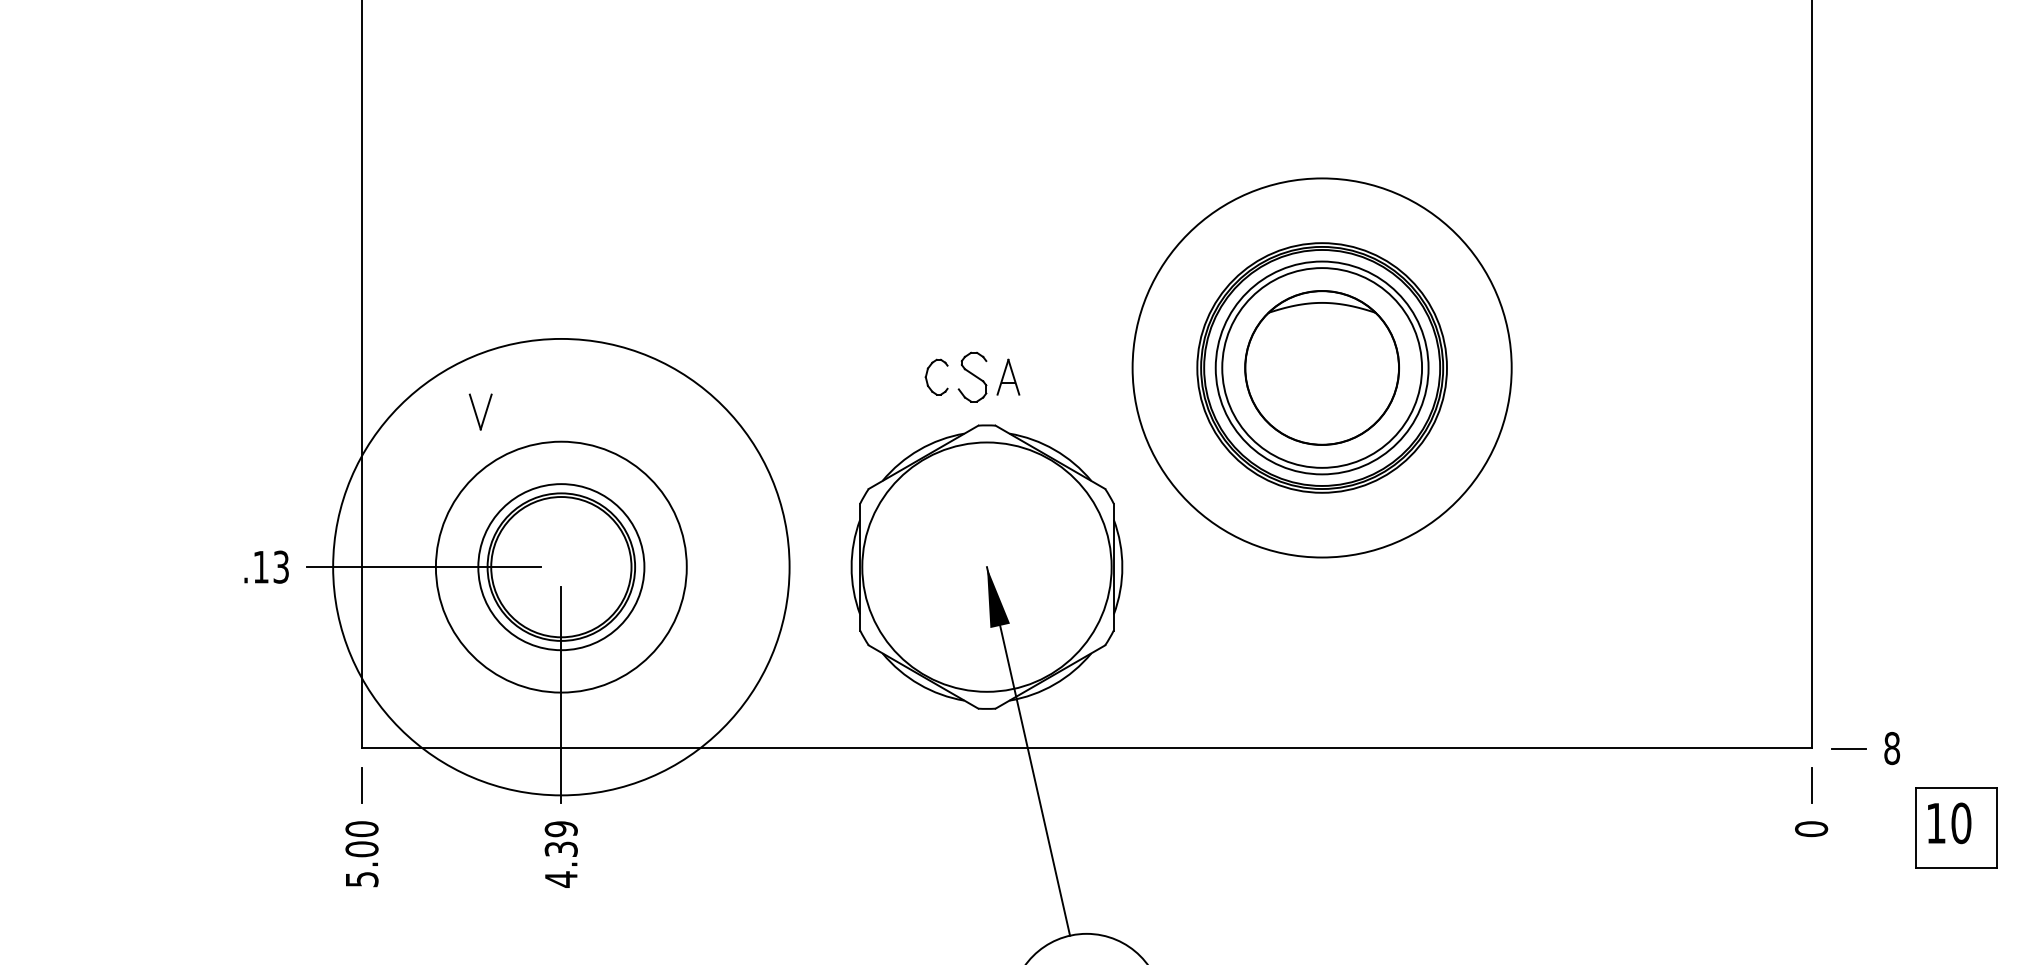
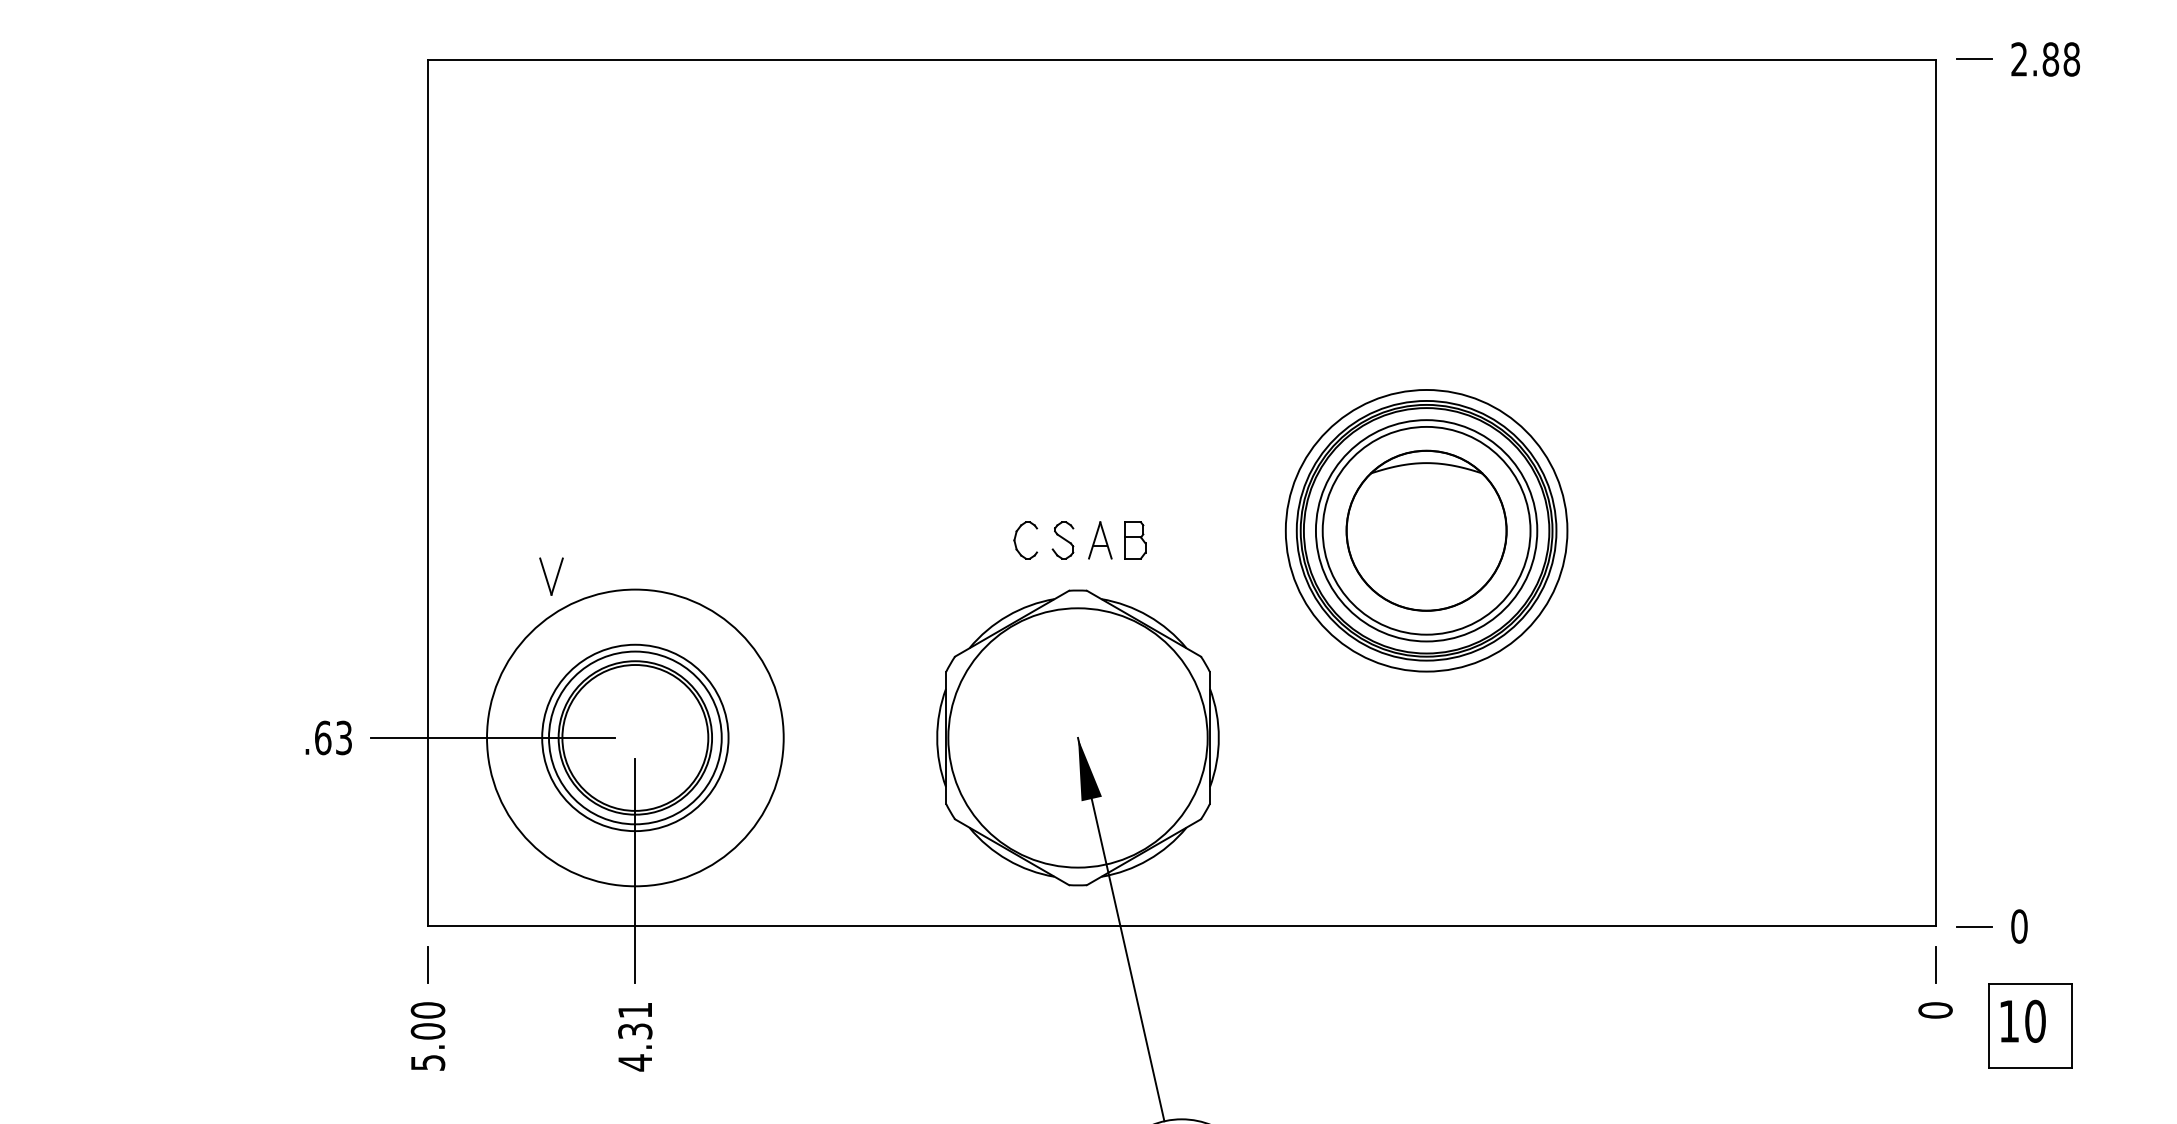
circle: (1322, 367) -> (1426, 530), size x0.71
part: (972, 377) -> (1062, 540), size x0.71
part: (1042, 377) -> (1135, 540), added
text: (261, 566) -> (323, 737), .13 -> .63
circle: (561, 566) -> (635, 737), size x0.62
circle: (561, 566) -> (635, 737), size x0.71
text: (1892, 748) -> (2019, 926), 8 -> 0
part: (1956, 827) -> (2030, 1025), moved
text: (561, 829) -> (635, 1010), 4.39 -> 4.31

